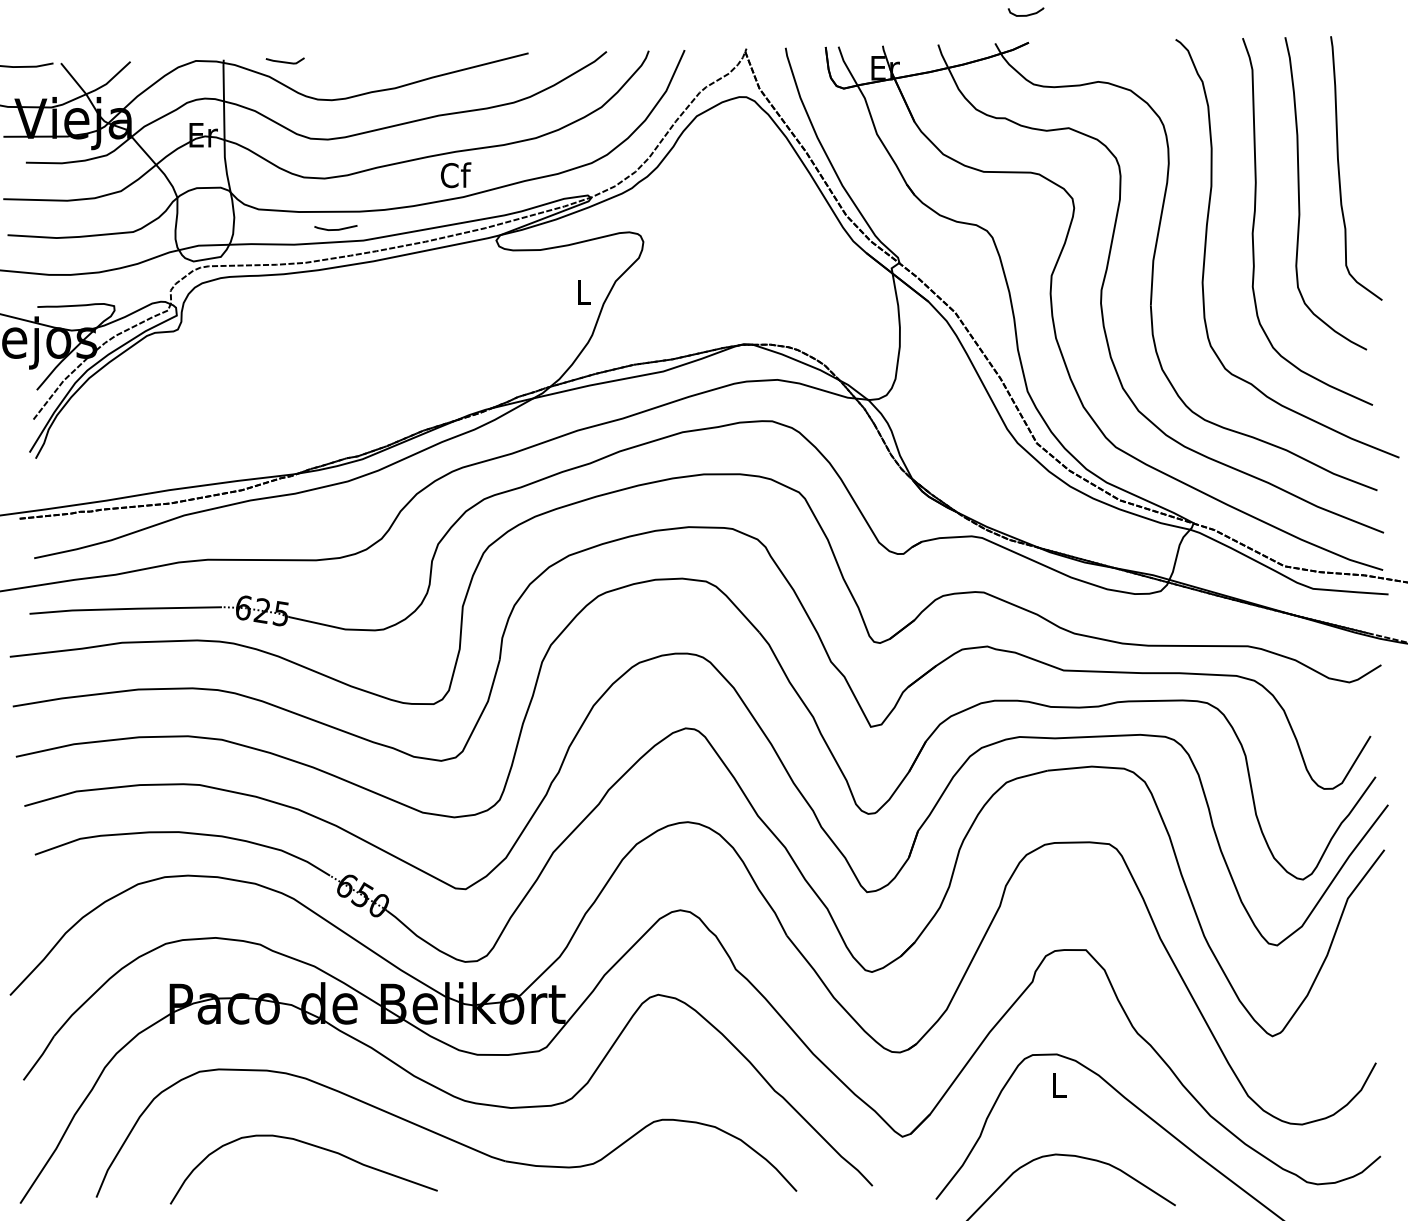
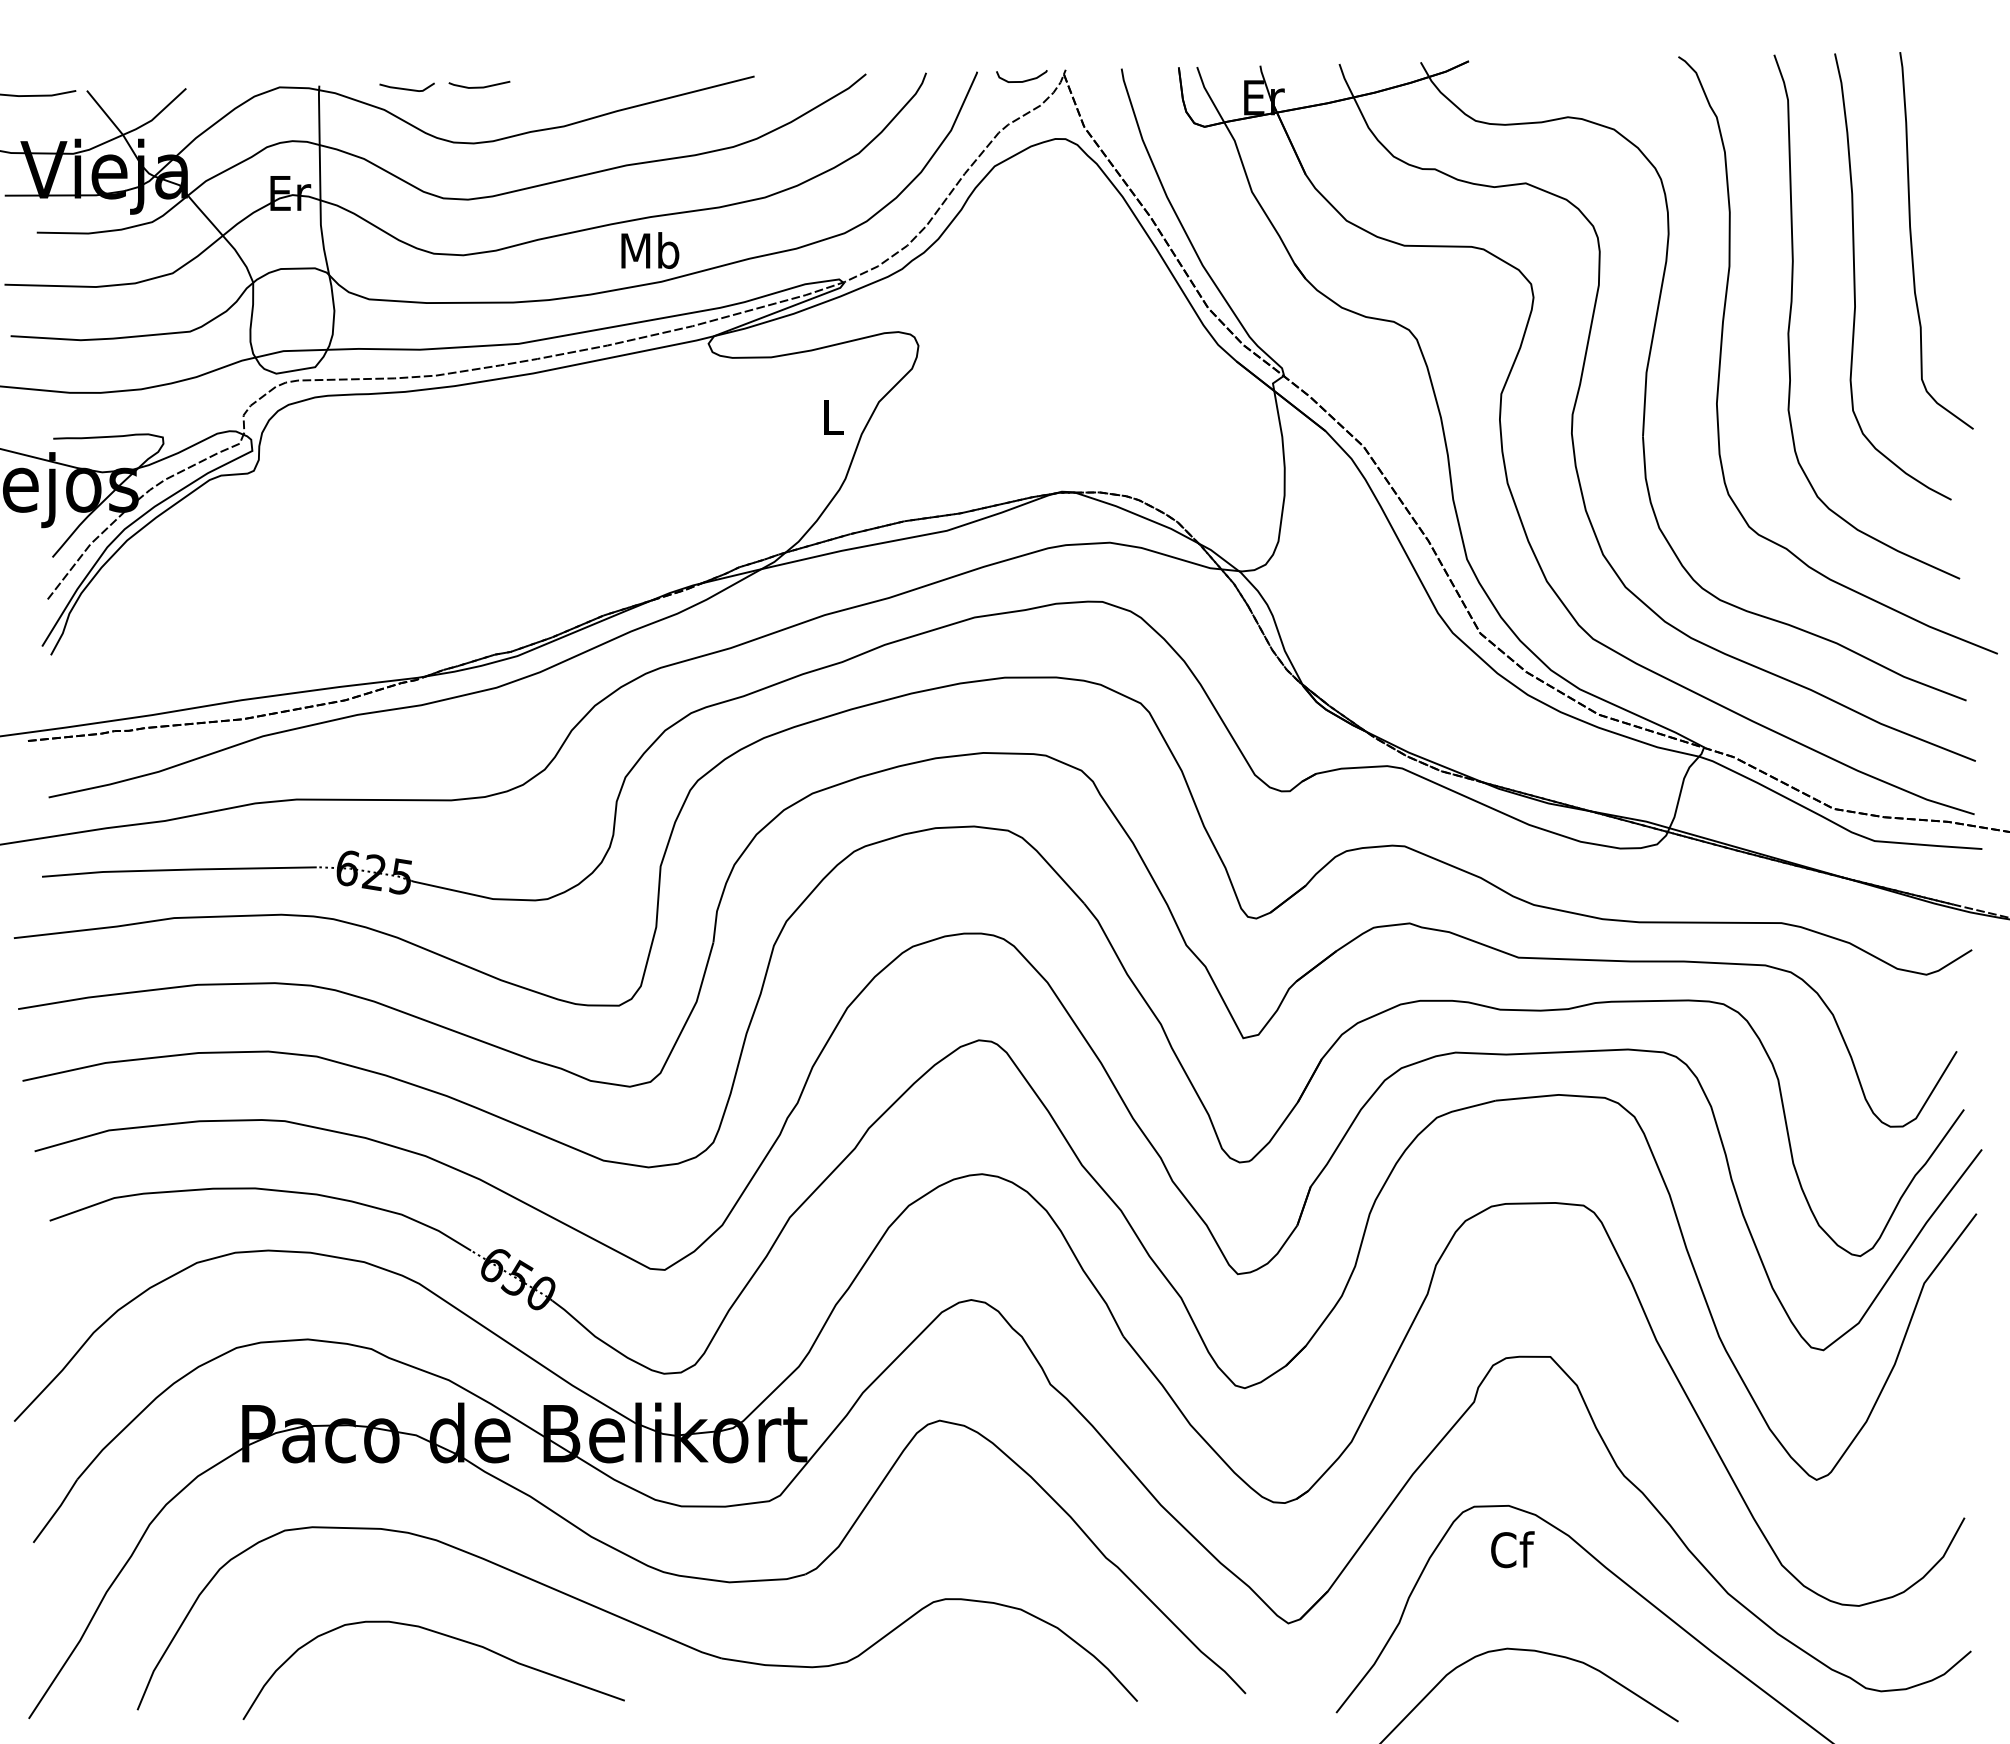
curve: (1027, 14) -> (1023, 80), moved
text: (455, 175) -> (650, 250), Cf -> Mb
line: (335, 229) -> (479, 86), moved
text: (1059, 1085) -> (1512, 1549), L -> Cf

